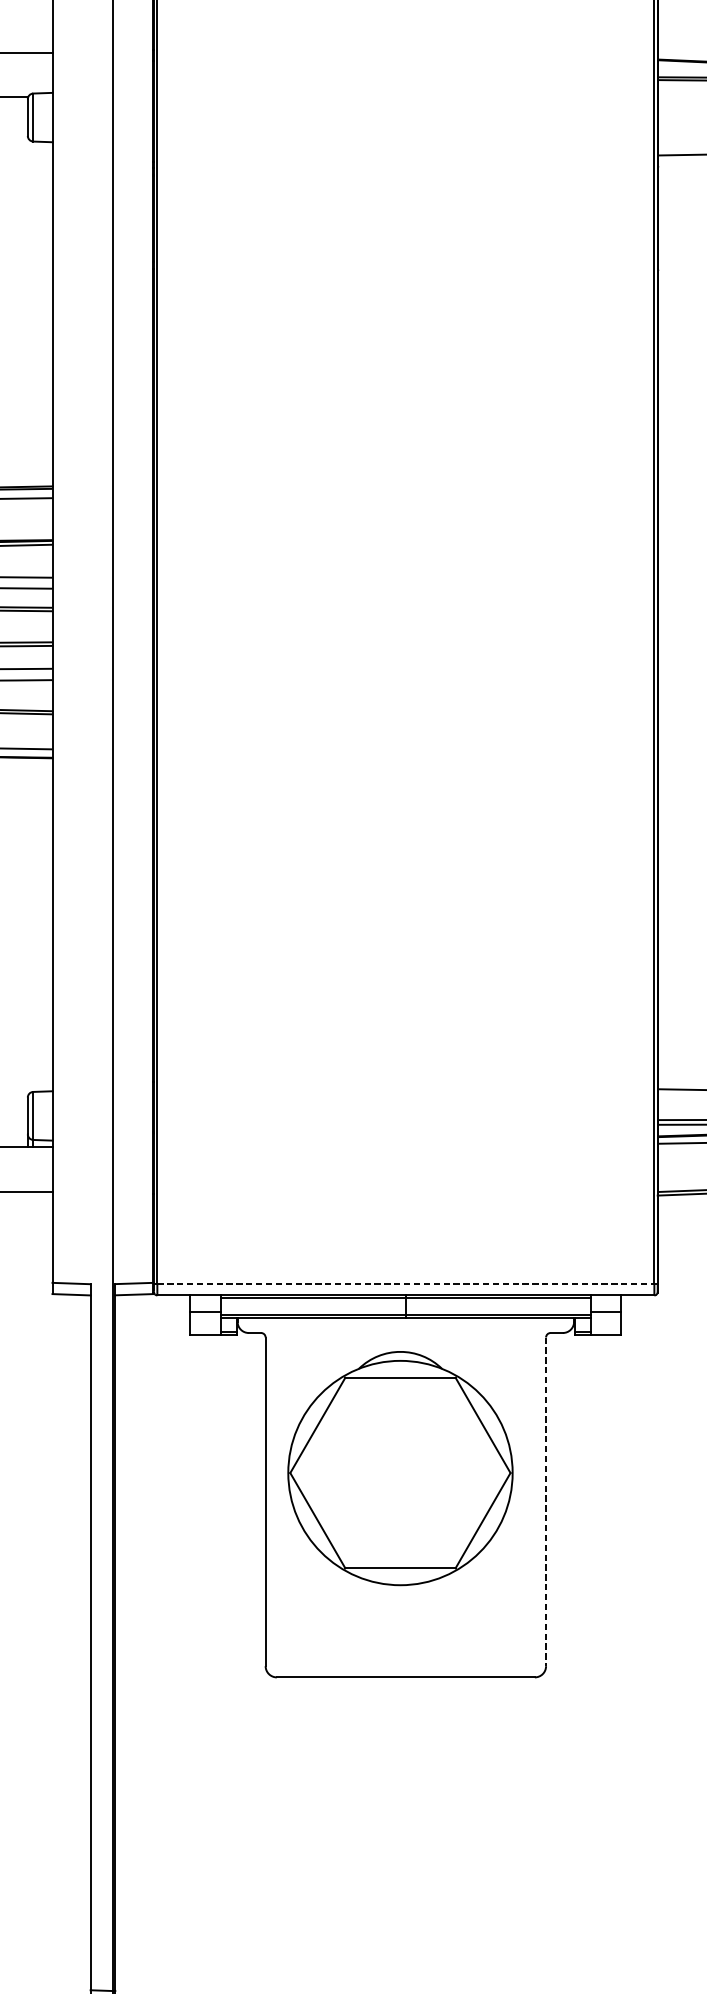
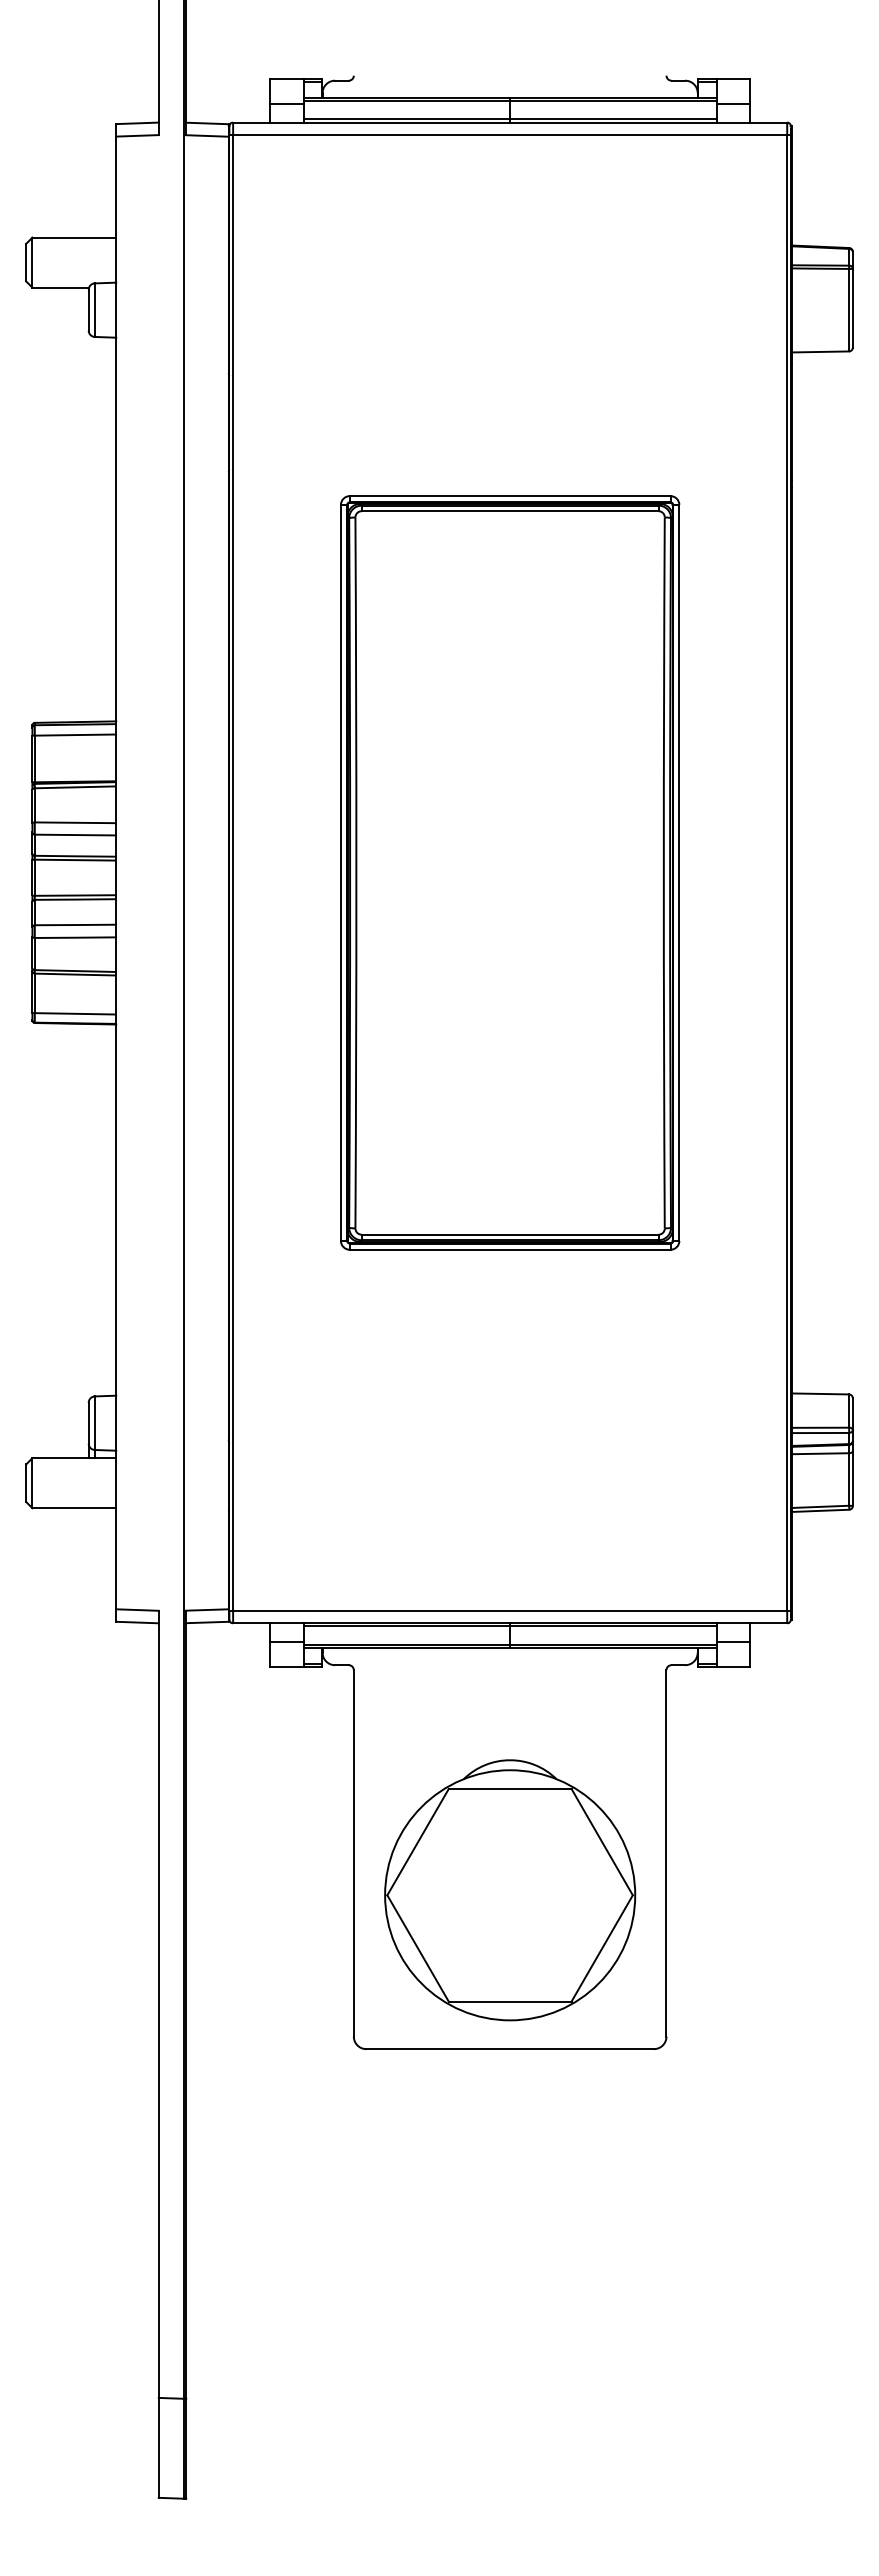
part: (406, 621) -> (510, 872), added
line: (406, 1283) -> (510, 1610), dashed -> solid
part: (400, 1468) -> (510, 1890), moved
line: (546, 1501) -> (666, 1853), dashed -> solid

